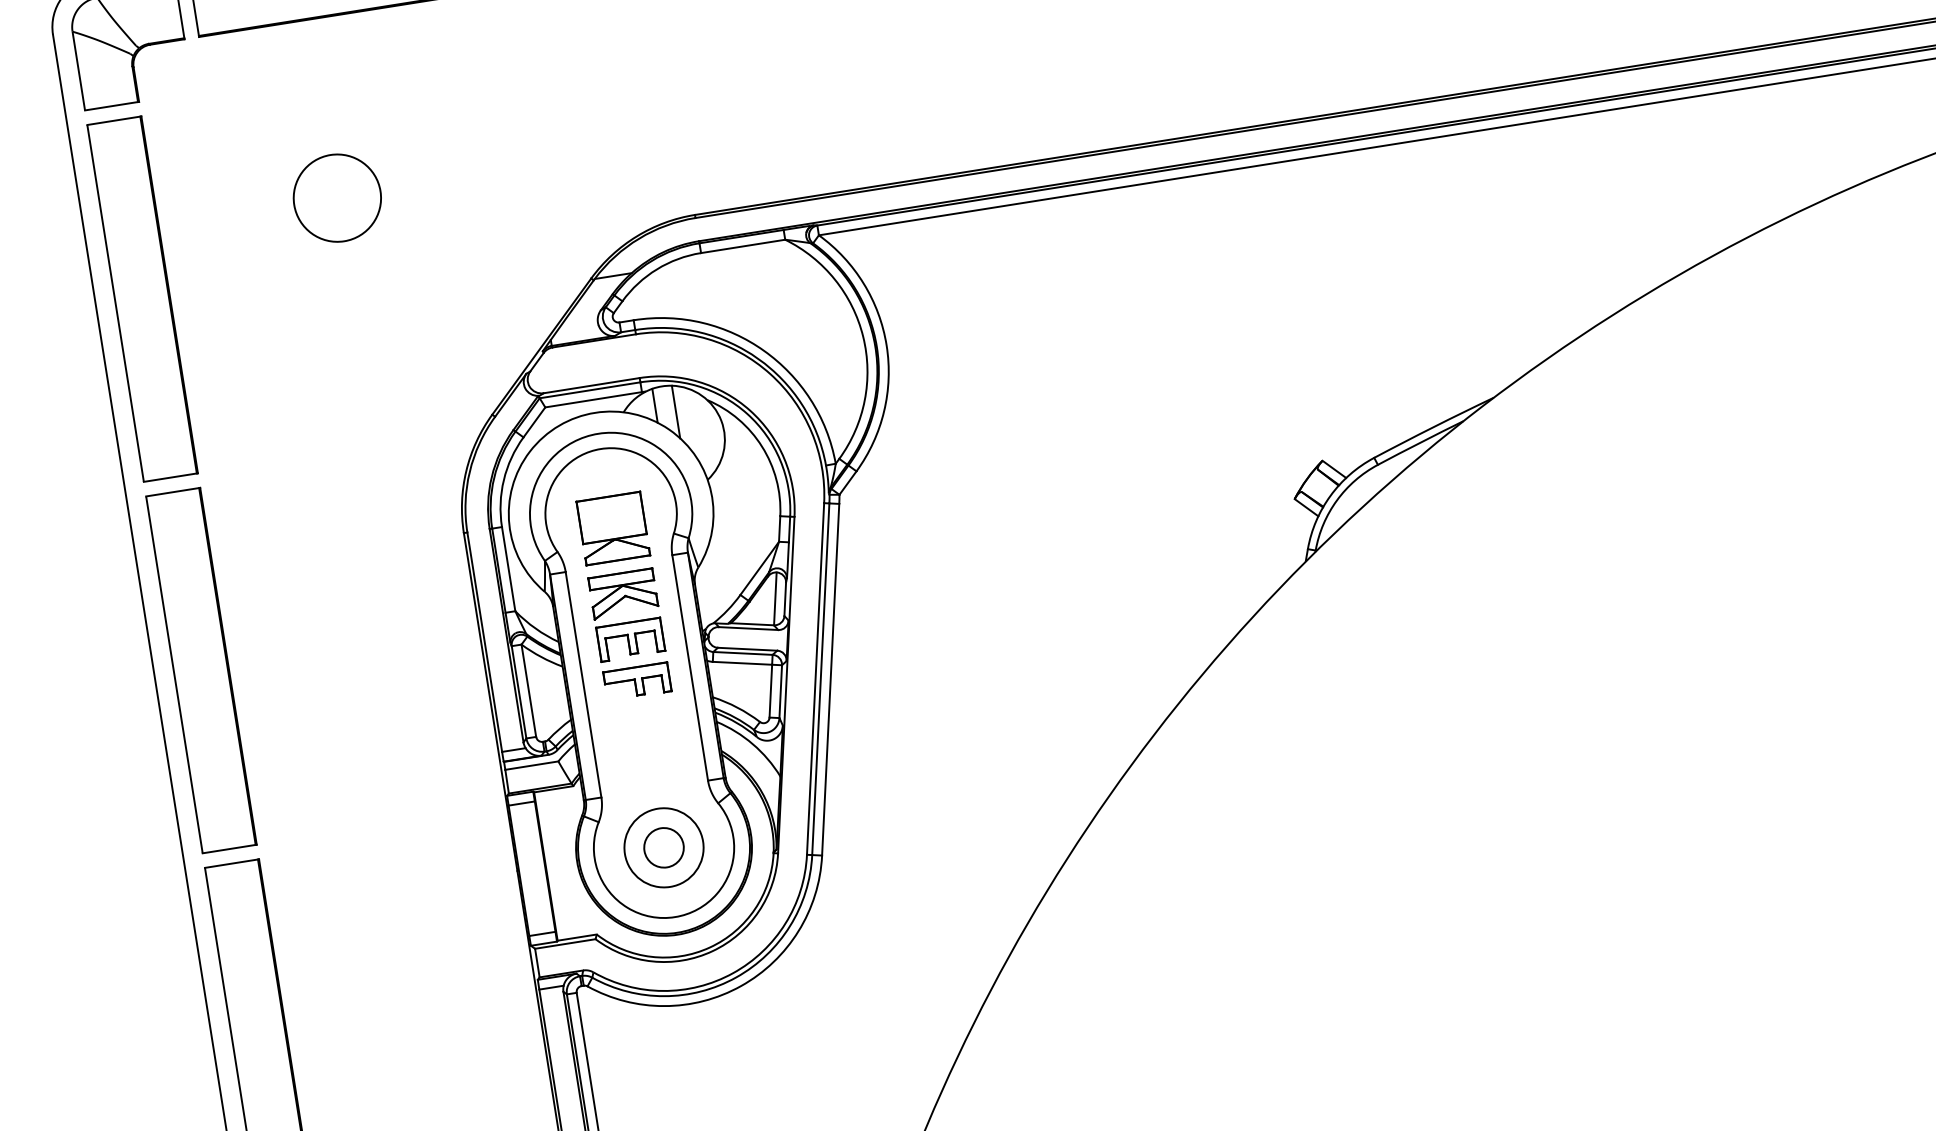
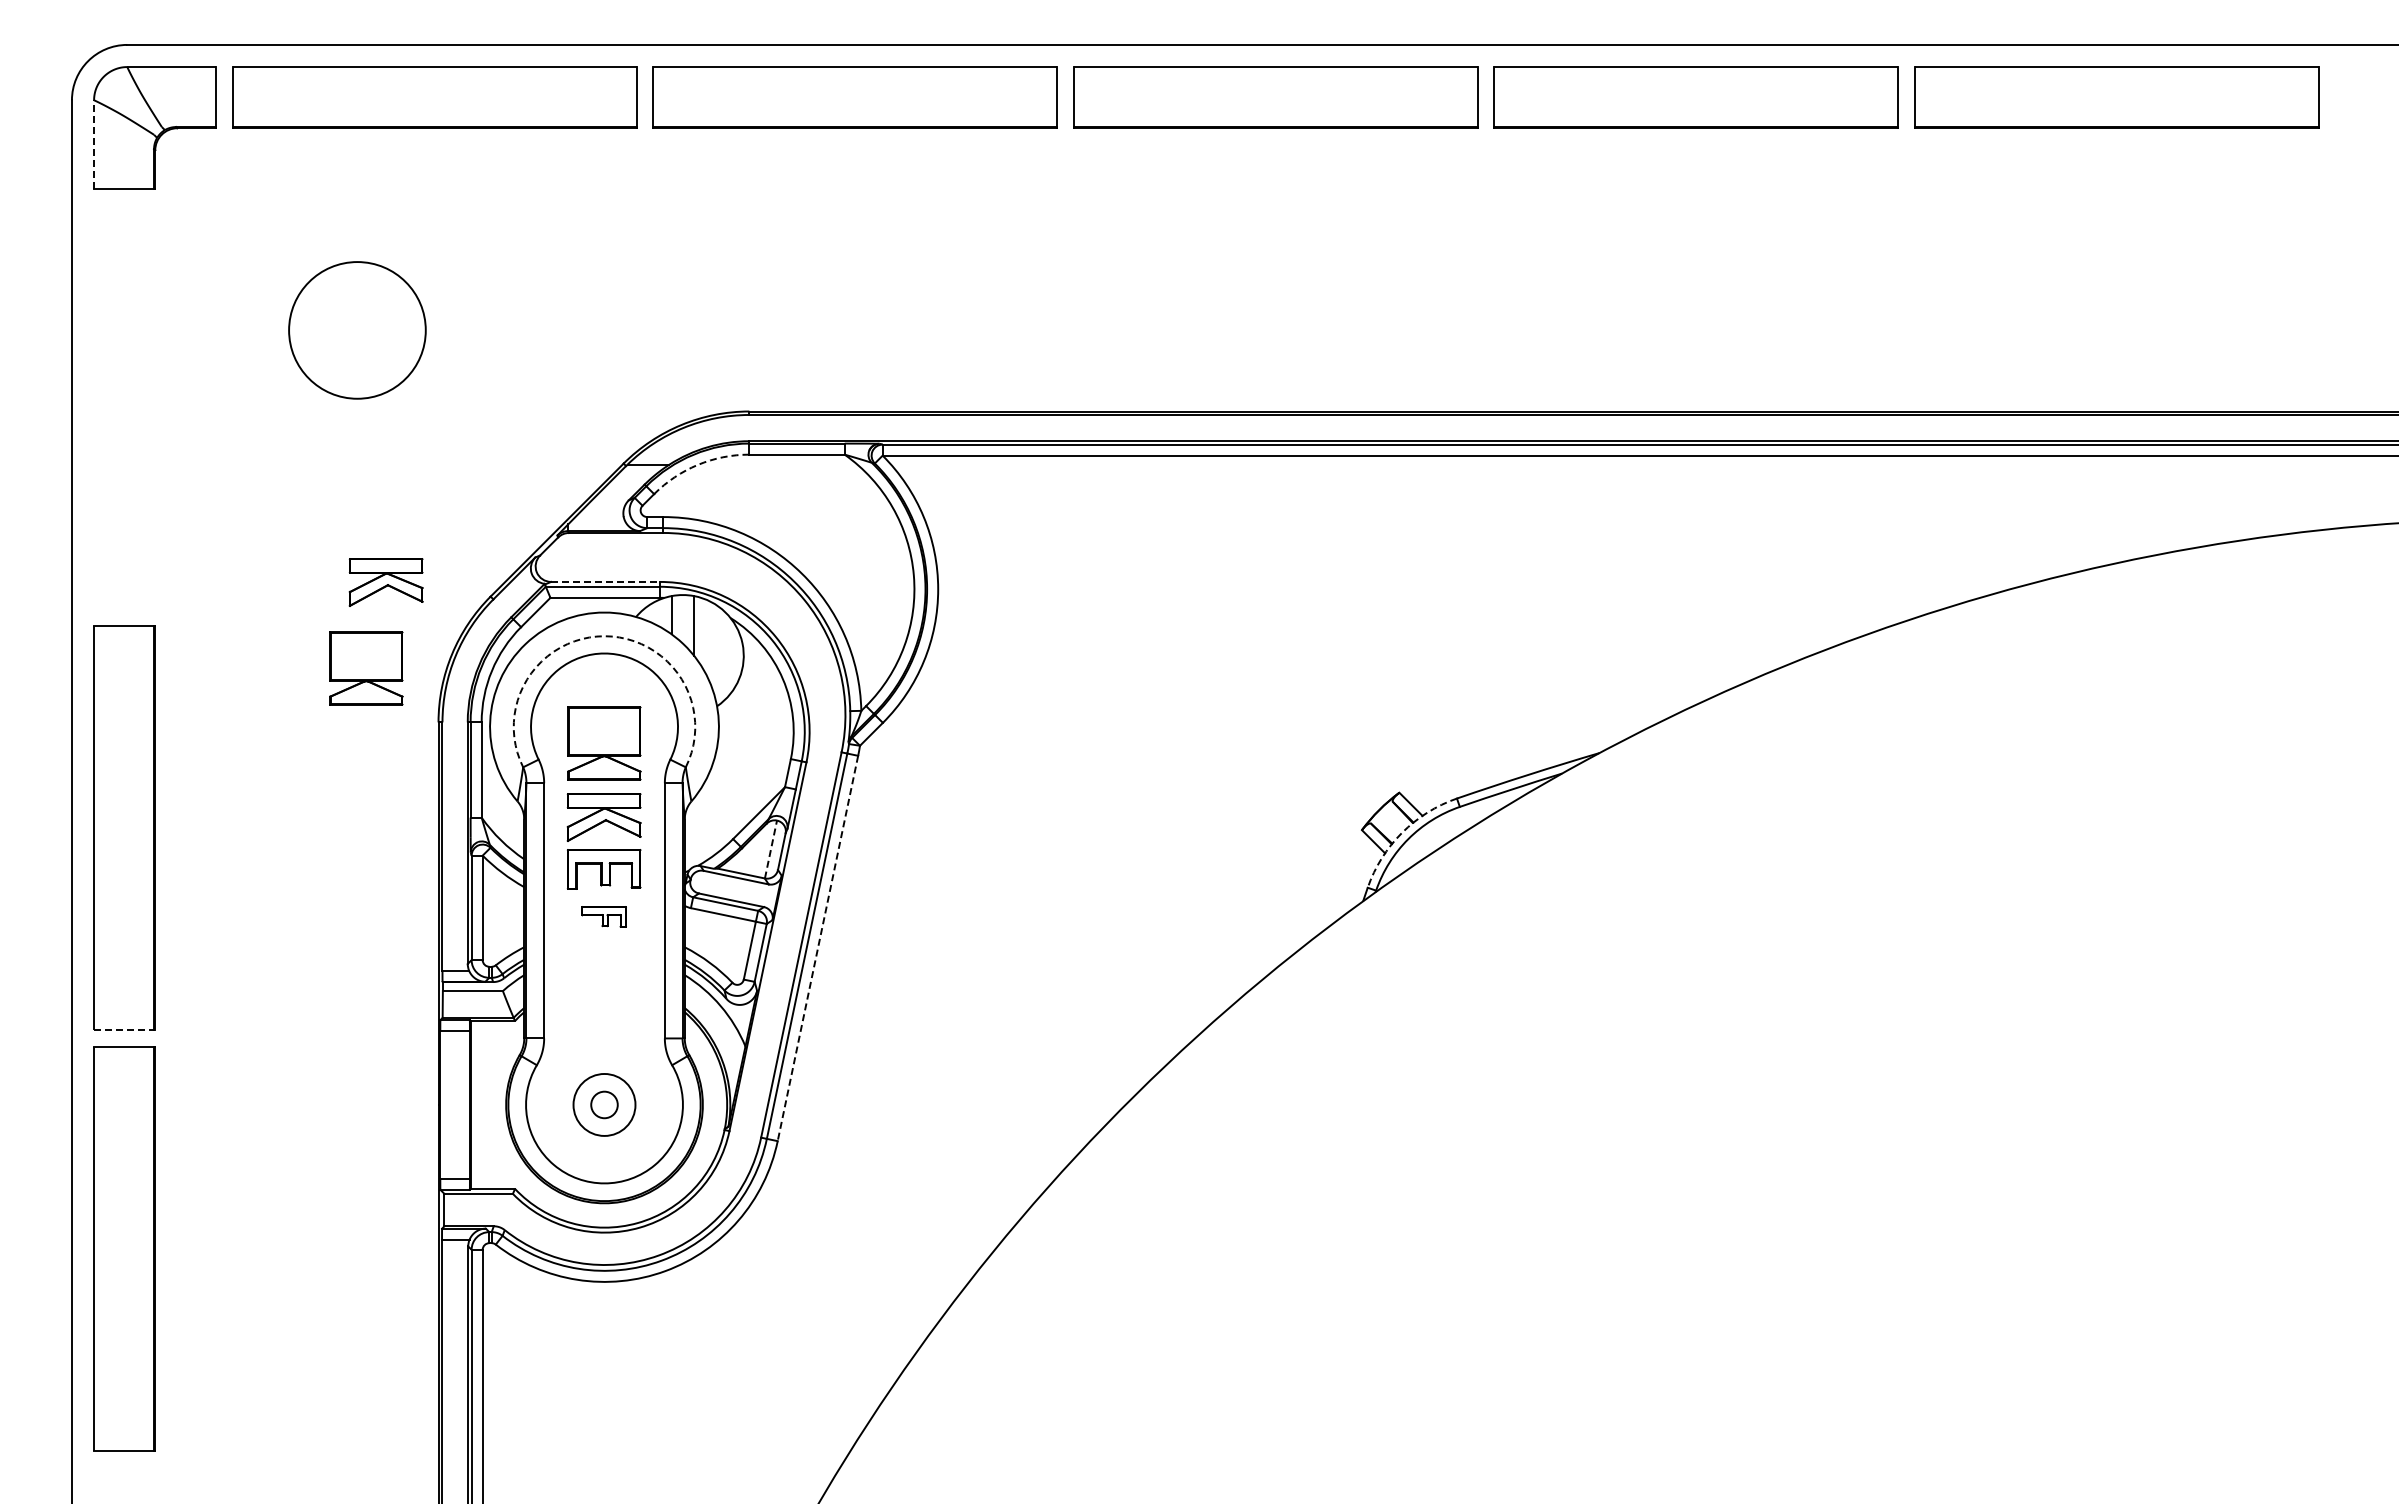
line: (79, 70) -> (94, 144), solid -> dashed
circle: (337, 198) -> (357, 330), size x1.4
arc: (656, 269) -> (697, 464), solid -> dashed
part: (142, 298) -> (124, 407), removed
line: (591, 385) -> (605, 581), solid -> dashed
part: (397, 416) -> (385, 582), added
arc: (598, 433) -> (604, 636), solid -> dashed
part: (392, 495) -> (366, 668), added
arc: (1330, 495) -> (1402, 832), solid -> dashed
line: (774, 598) -> (770, 849), solid -> dashed
line: (830, 679) -> (817, 948), solid -> dashed
part: (636, 681) -> (603, 916), size x0.6
circle: (663, 847) -> (604, 1104), size x0.6
circle: (663, 847) -> (604, 1104), size x0.7
line: (229, 849) -> (124, 1030), solid -> dashed

